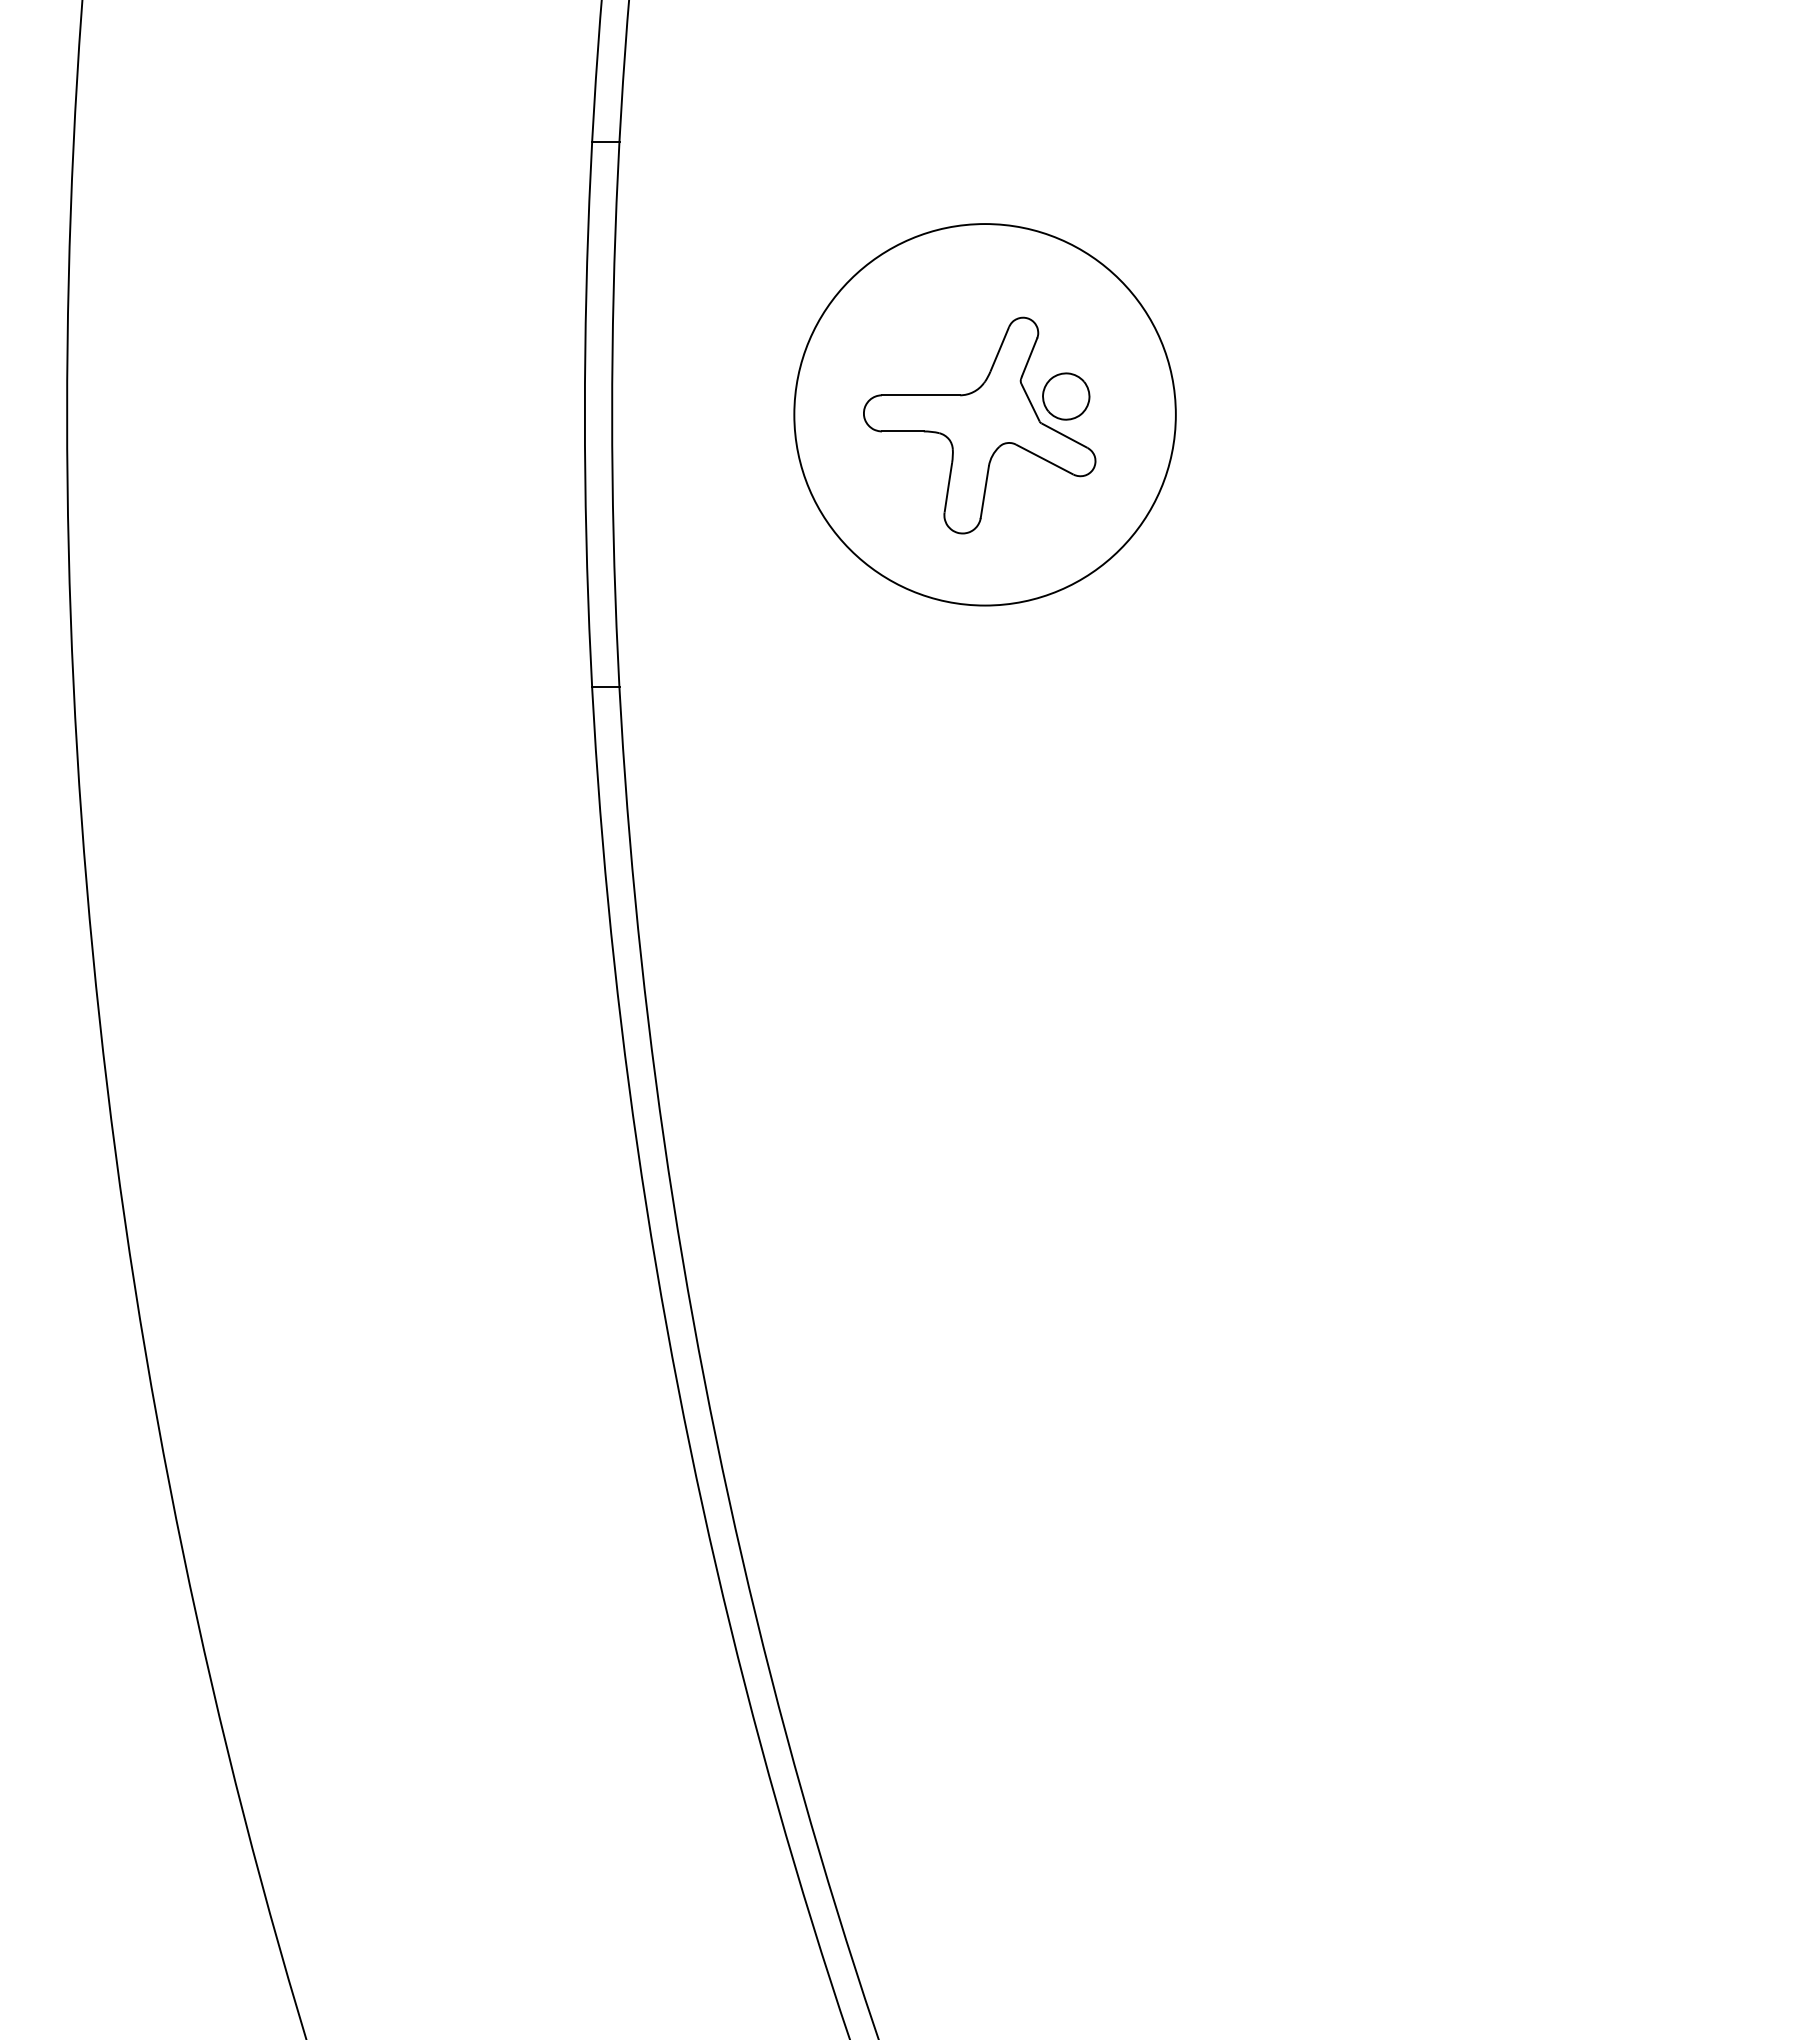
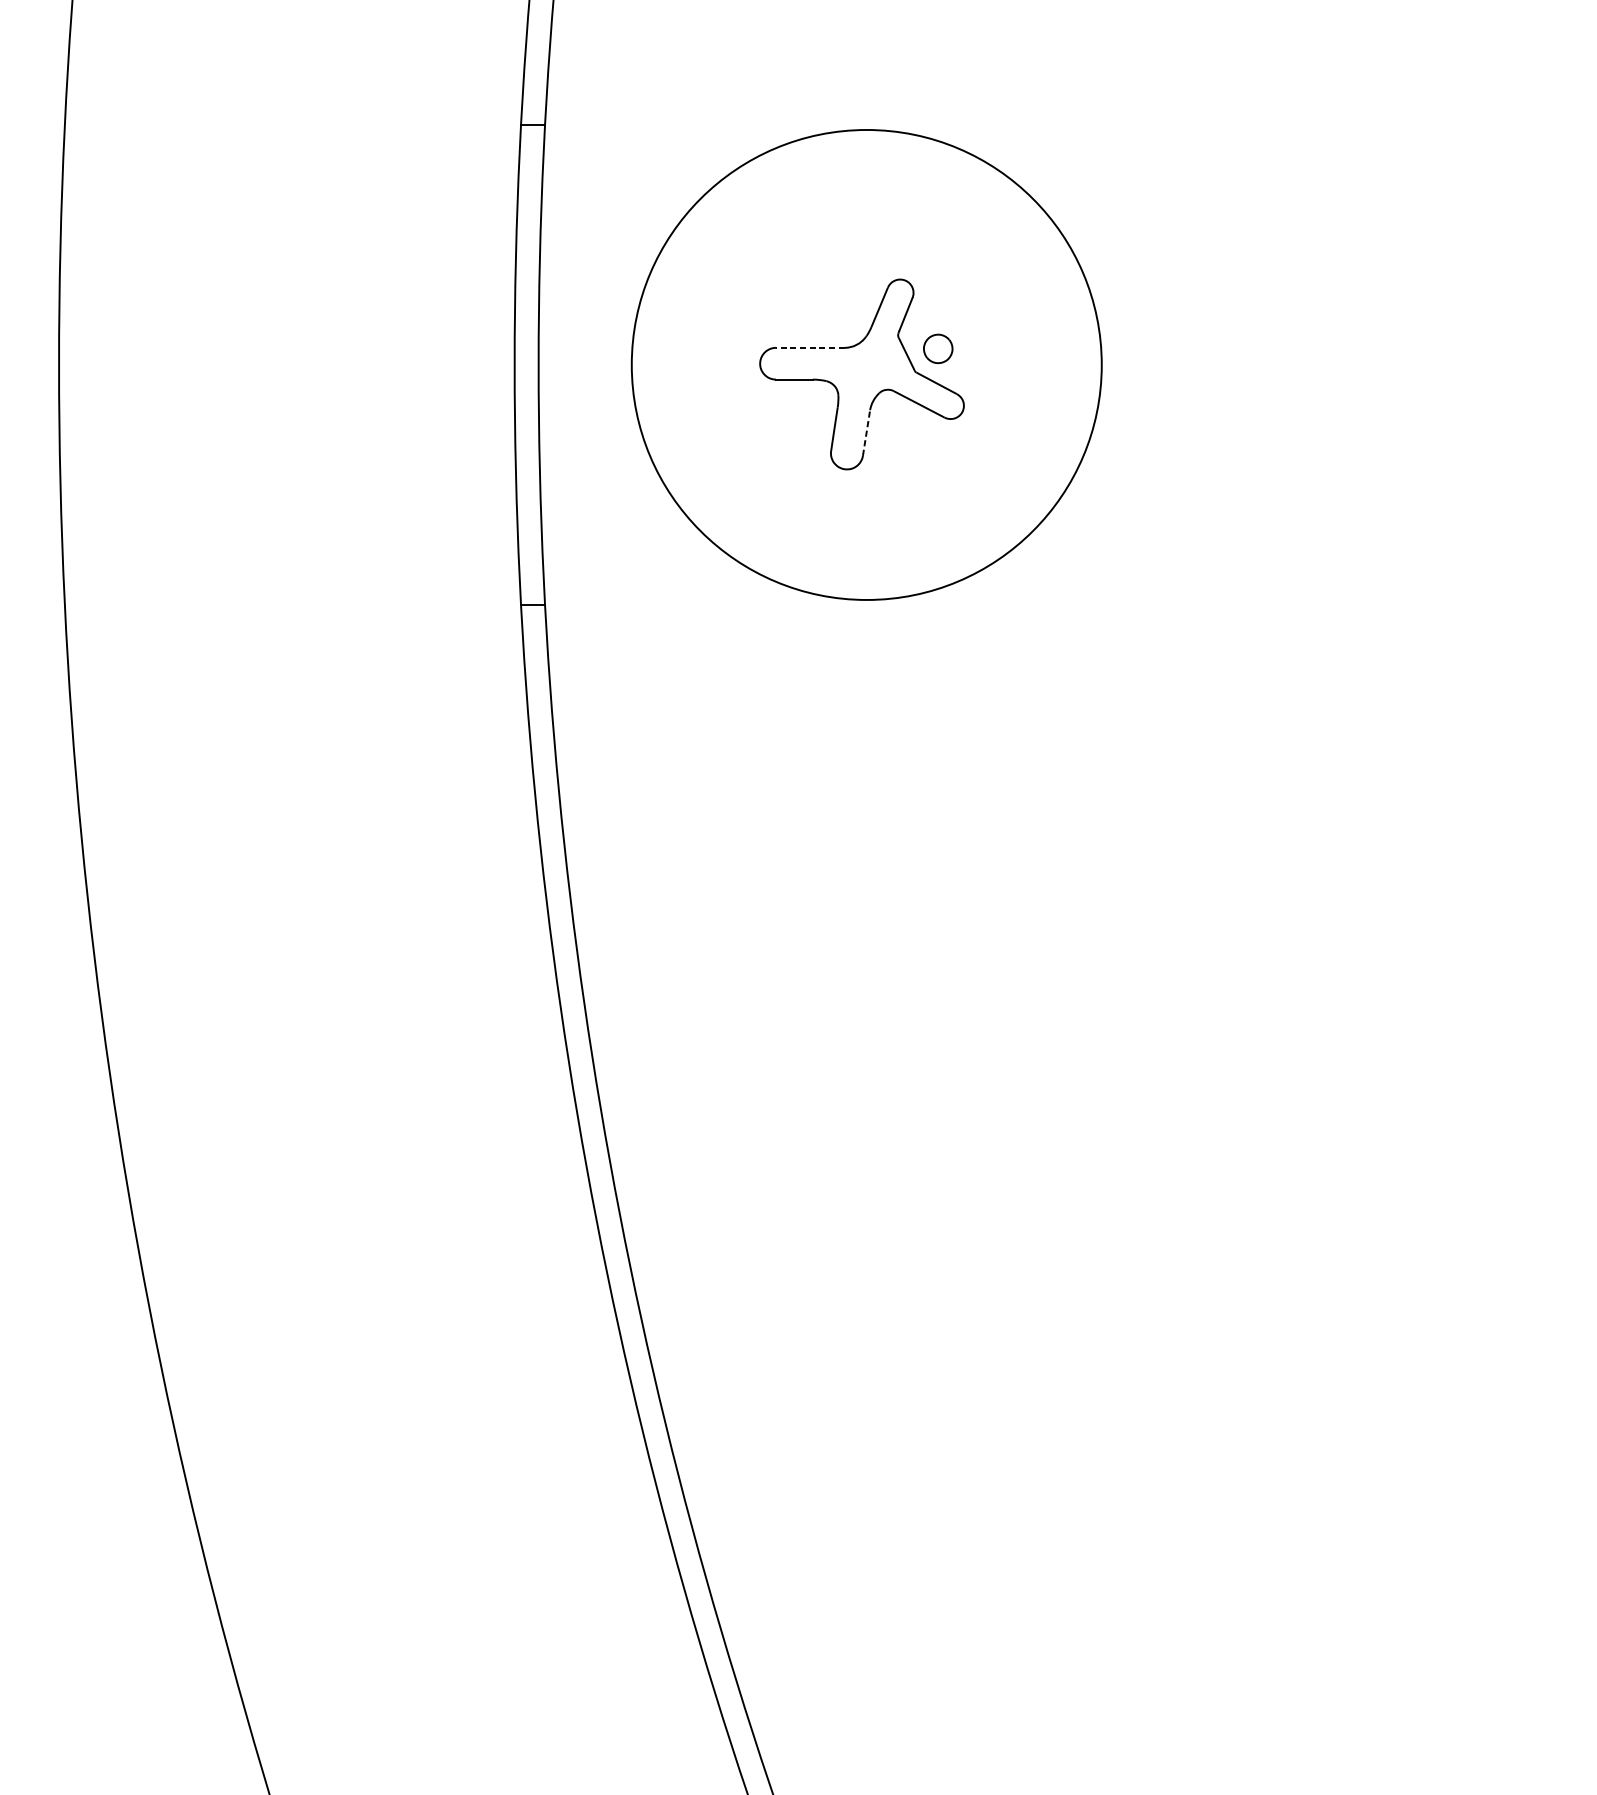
line: (920, 395) -> (809, 348), solid -> dashed
part: (1066, 396) -> (938, 348), size x0.7
circle: (984, 414) -> (866, 364), size x1.4
line: (984, 491) -> (866, 432), solid -> dashed

